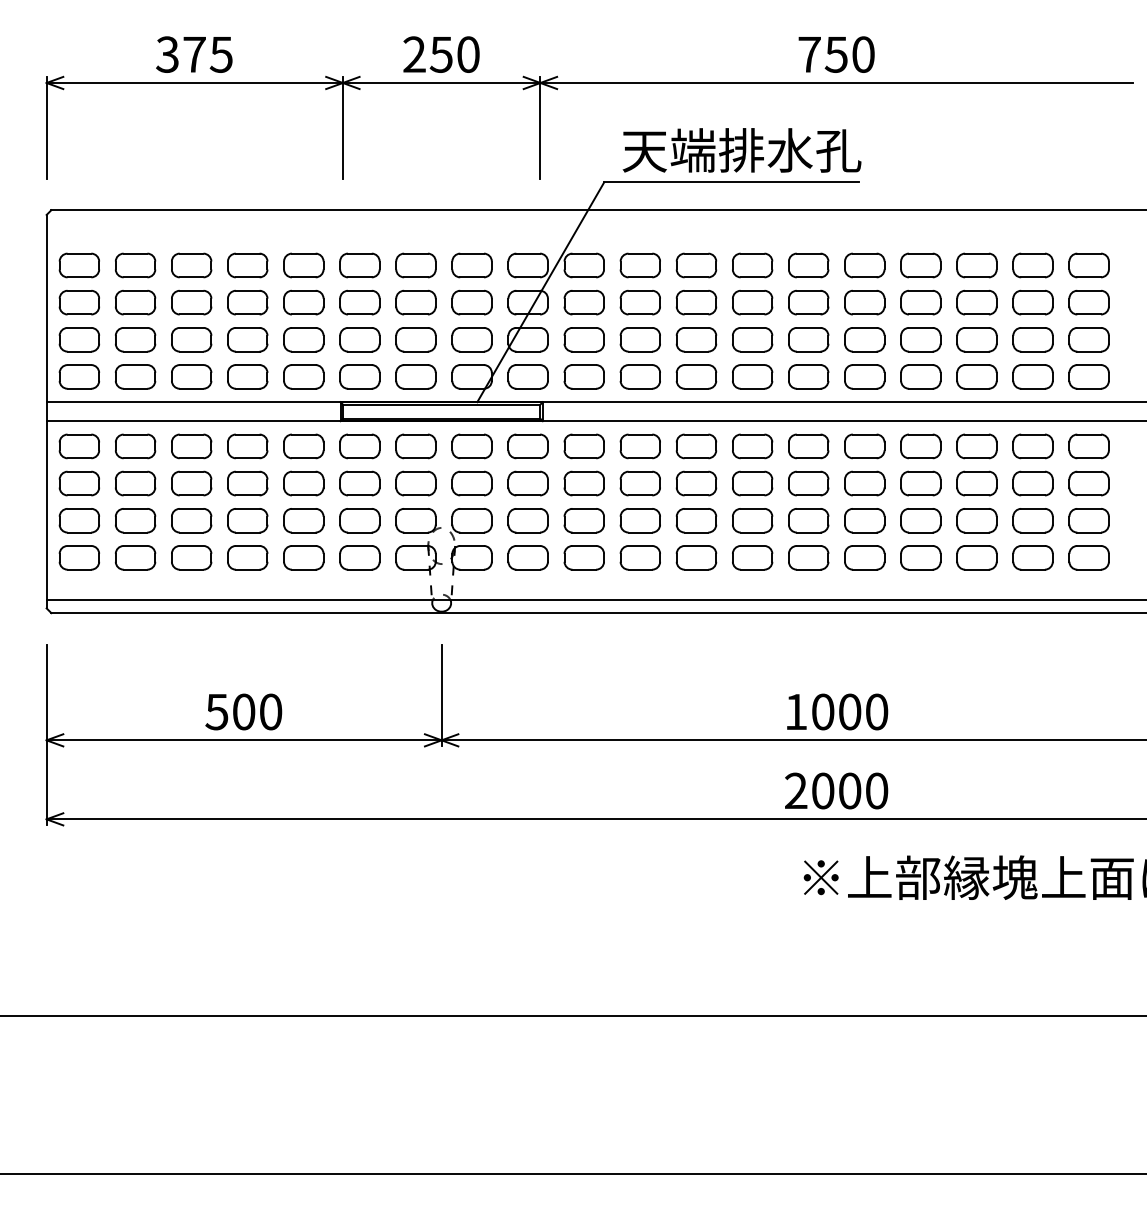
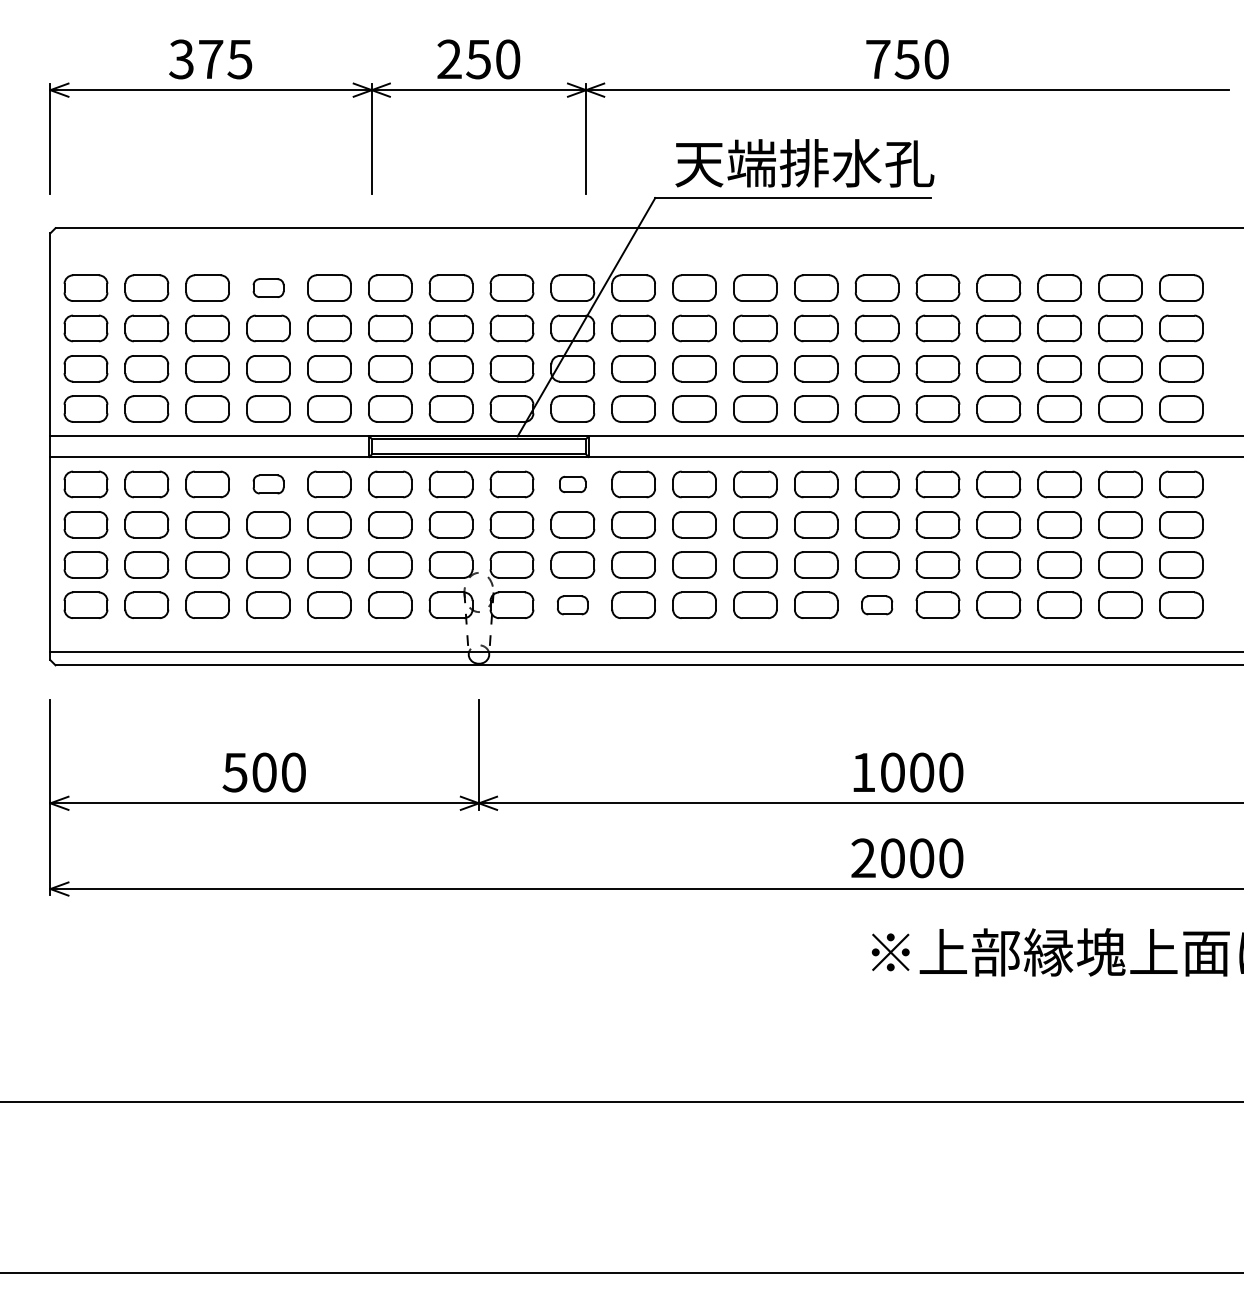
part: (247, 265) -> (268, 288), size x0.7
part: (247, 446) -> (268, 484), size x0.7
part: (527, 446) -> (572, 484), size x0.6
part: (527, 557) -> (572, 604), size x0.7
part: (808, 557) -> (876, 604), size x0.7

